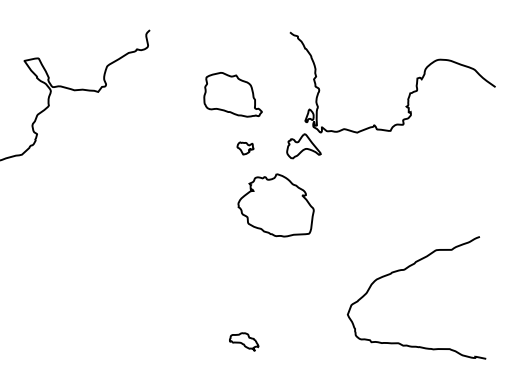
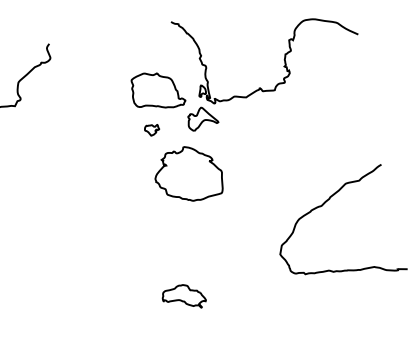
part: (232, 94) -> (157, 90), moved
curve: (405, 270) -> (322, 206), moved
part: (243, 341) -> (183, 297), size x1.67

